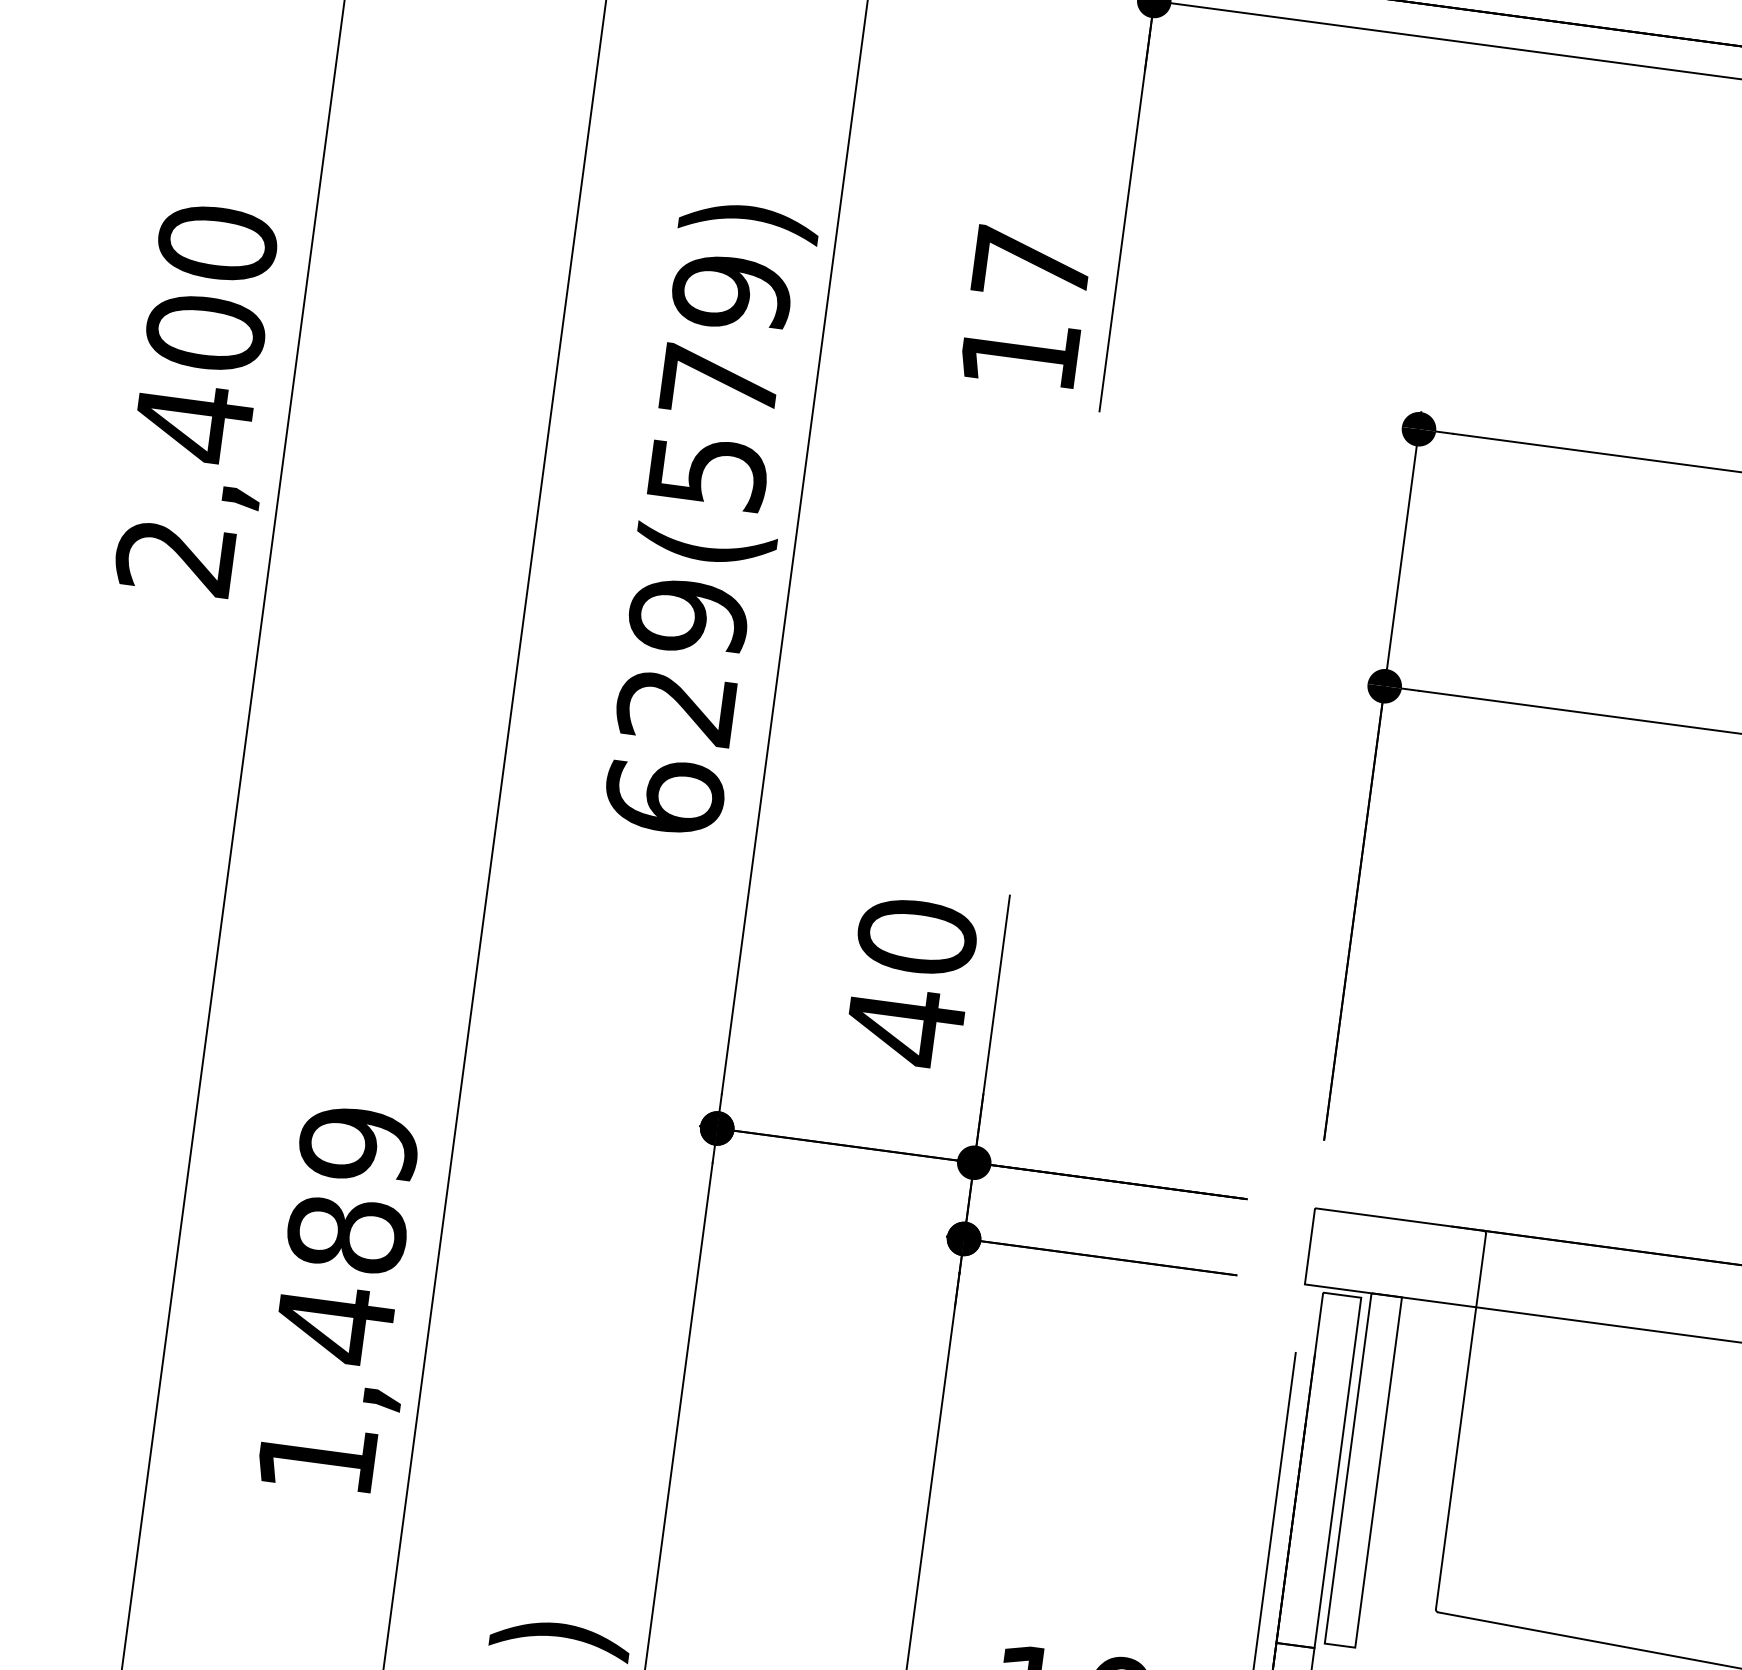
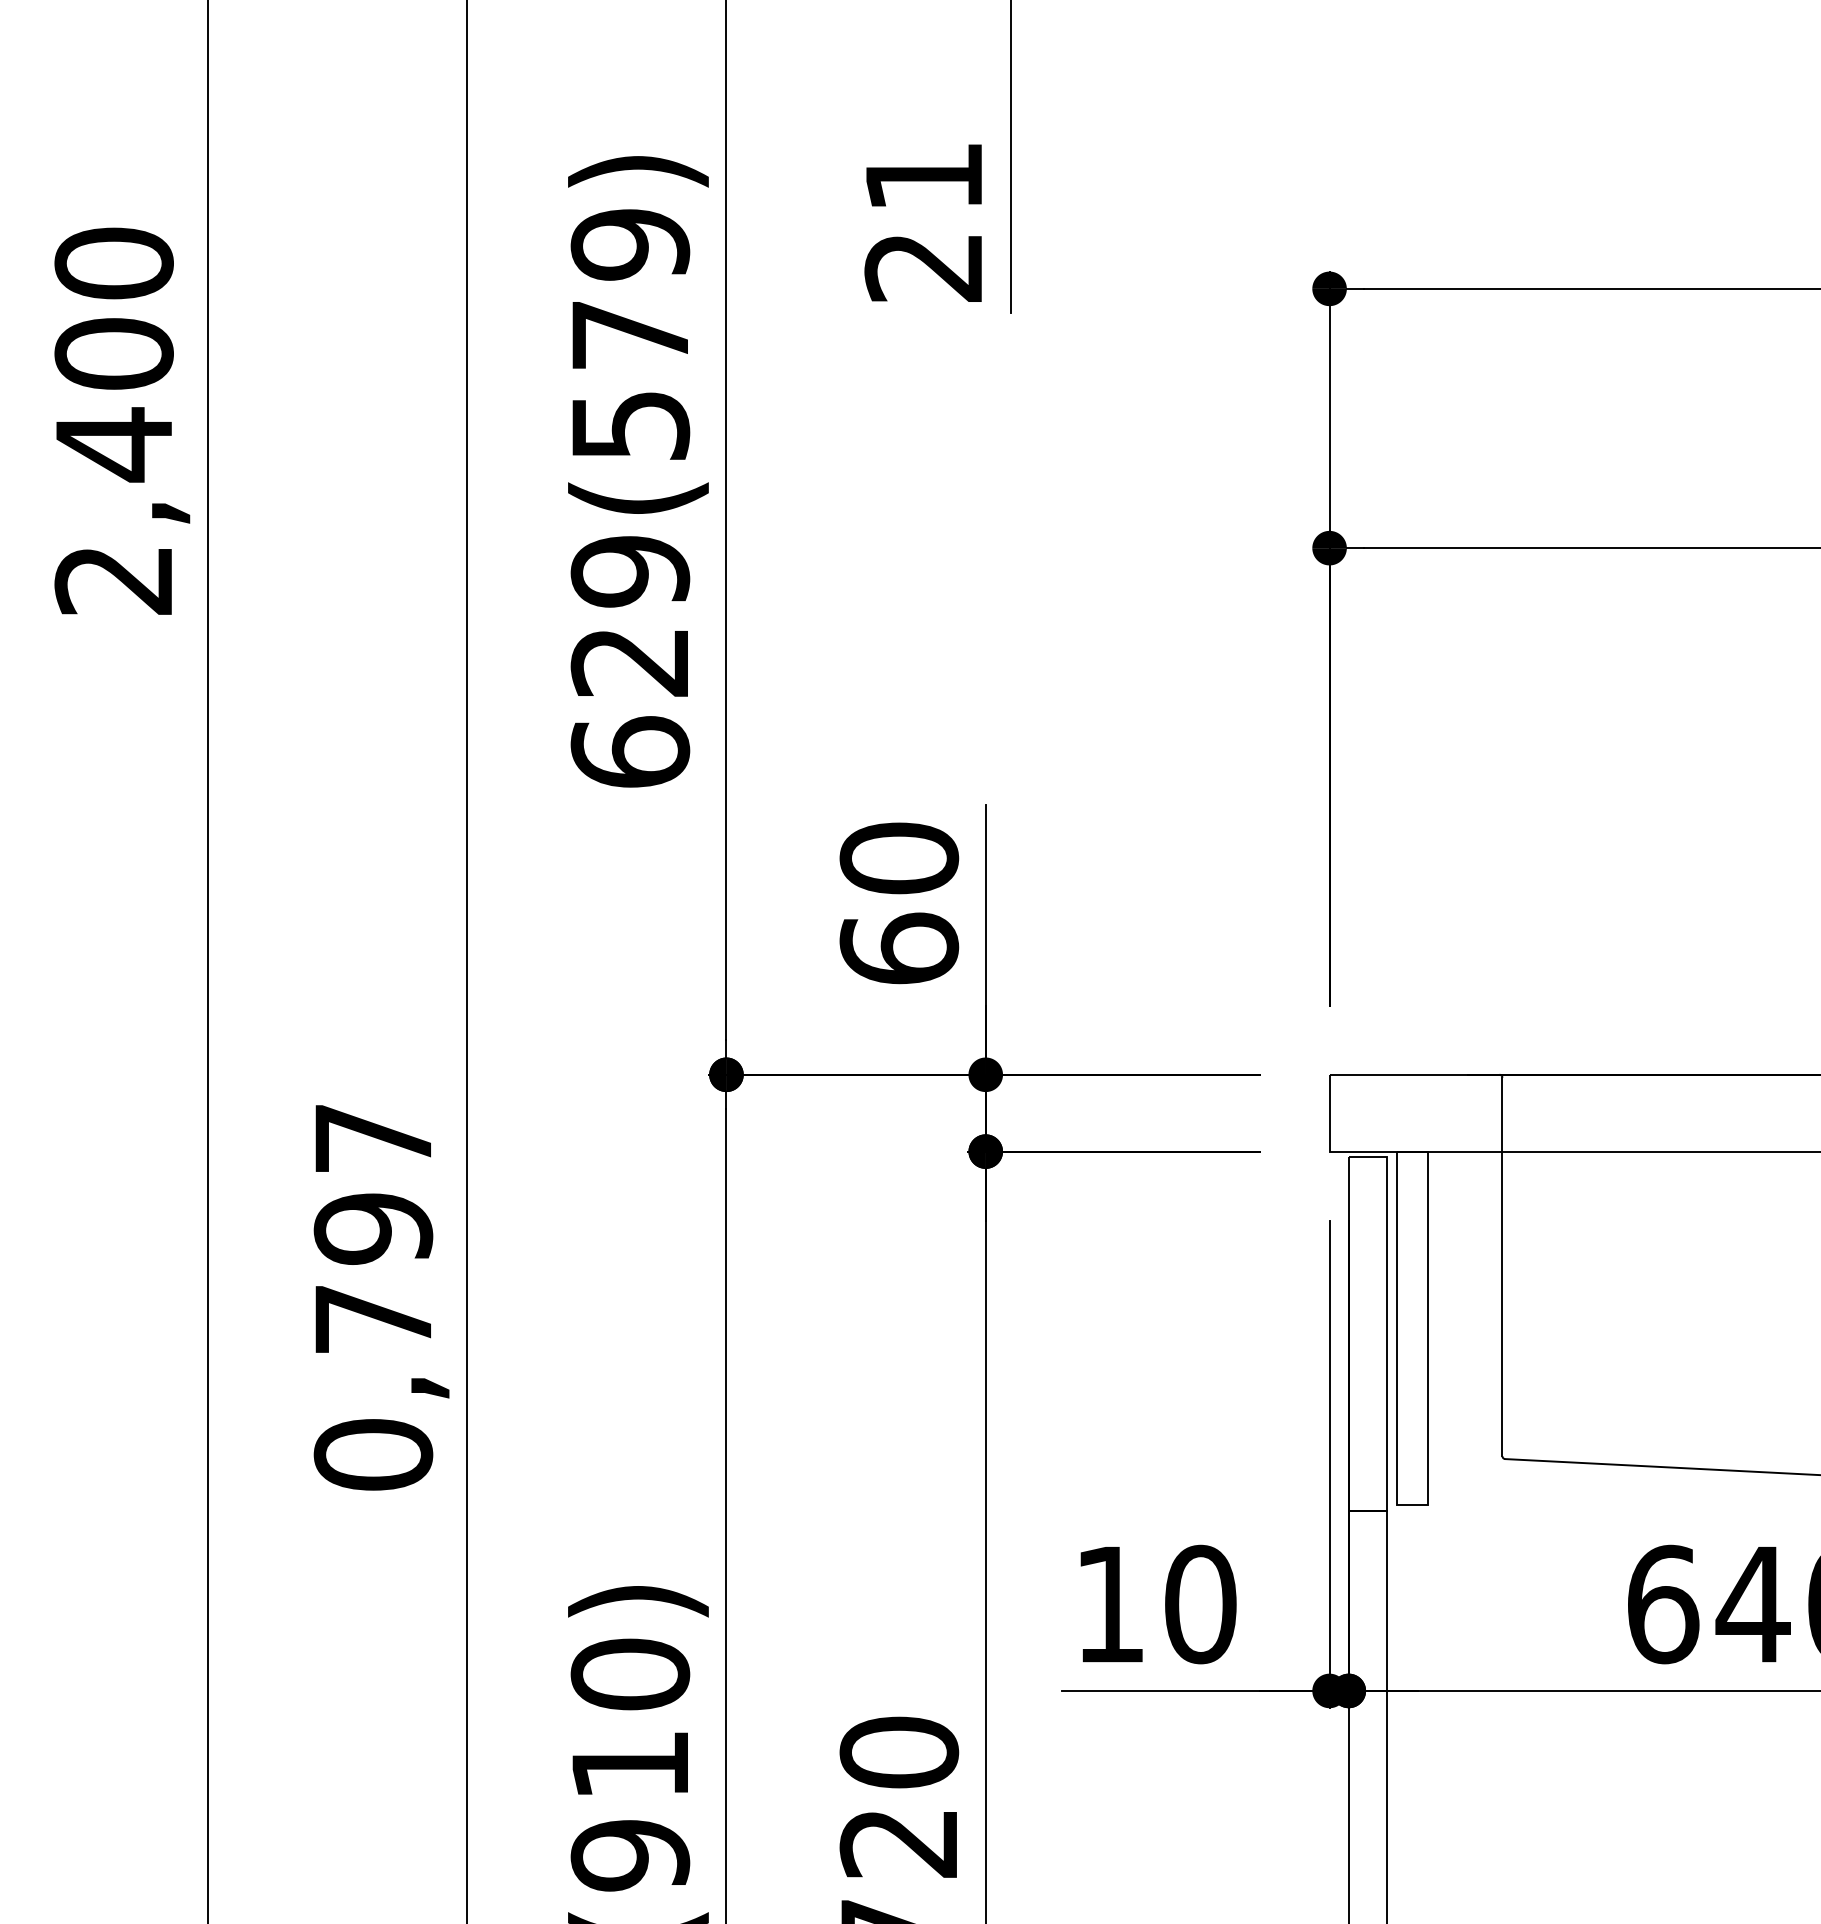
text: (1024, 309) -> (922, 222), 17 -> 21
text: (905, 1027) -> (899, 949), 40 -> 60
text: (338, 1301) -> (373, 1296), 1,489 -> 0,797

